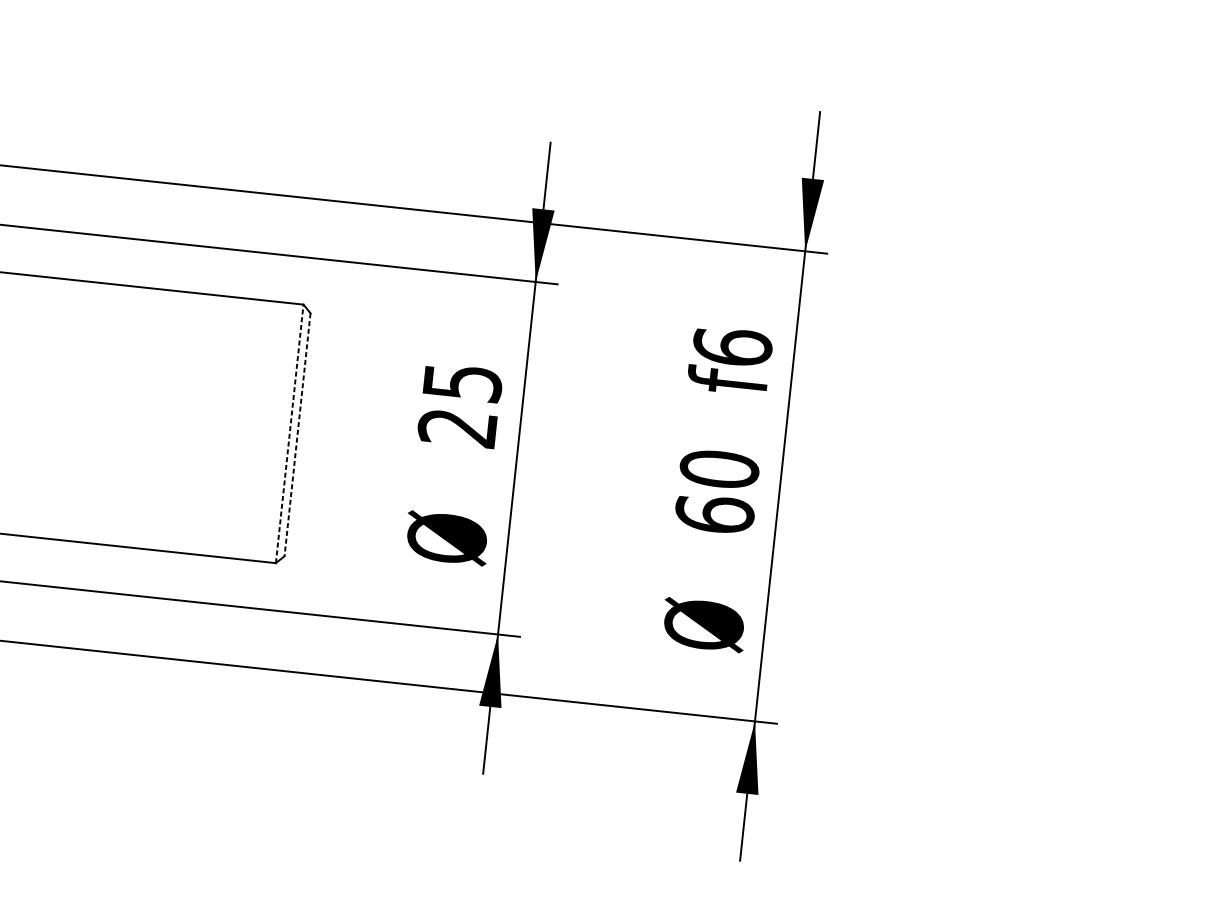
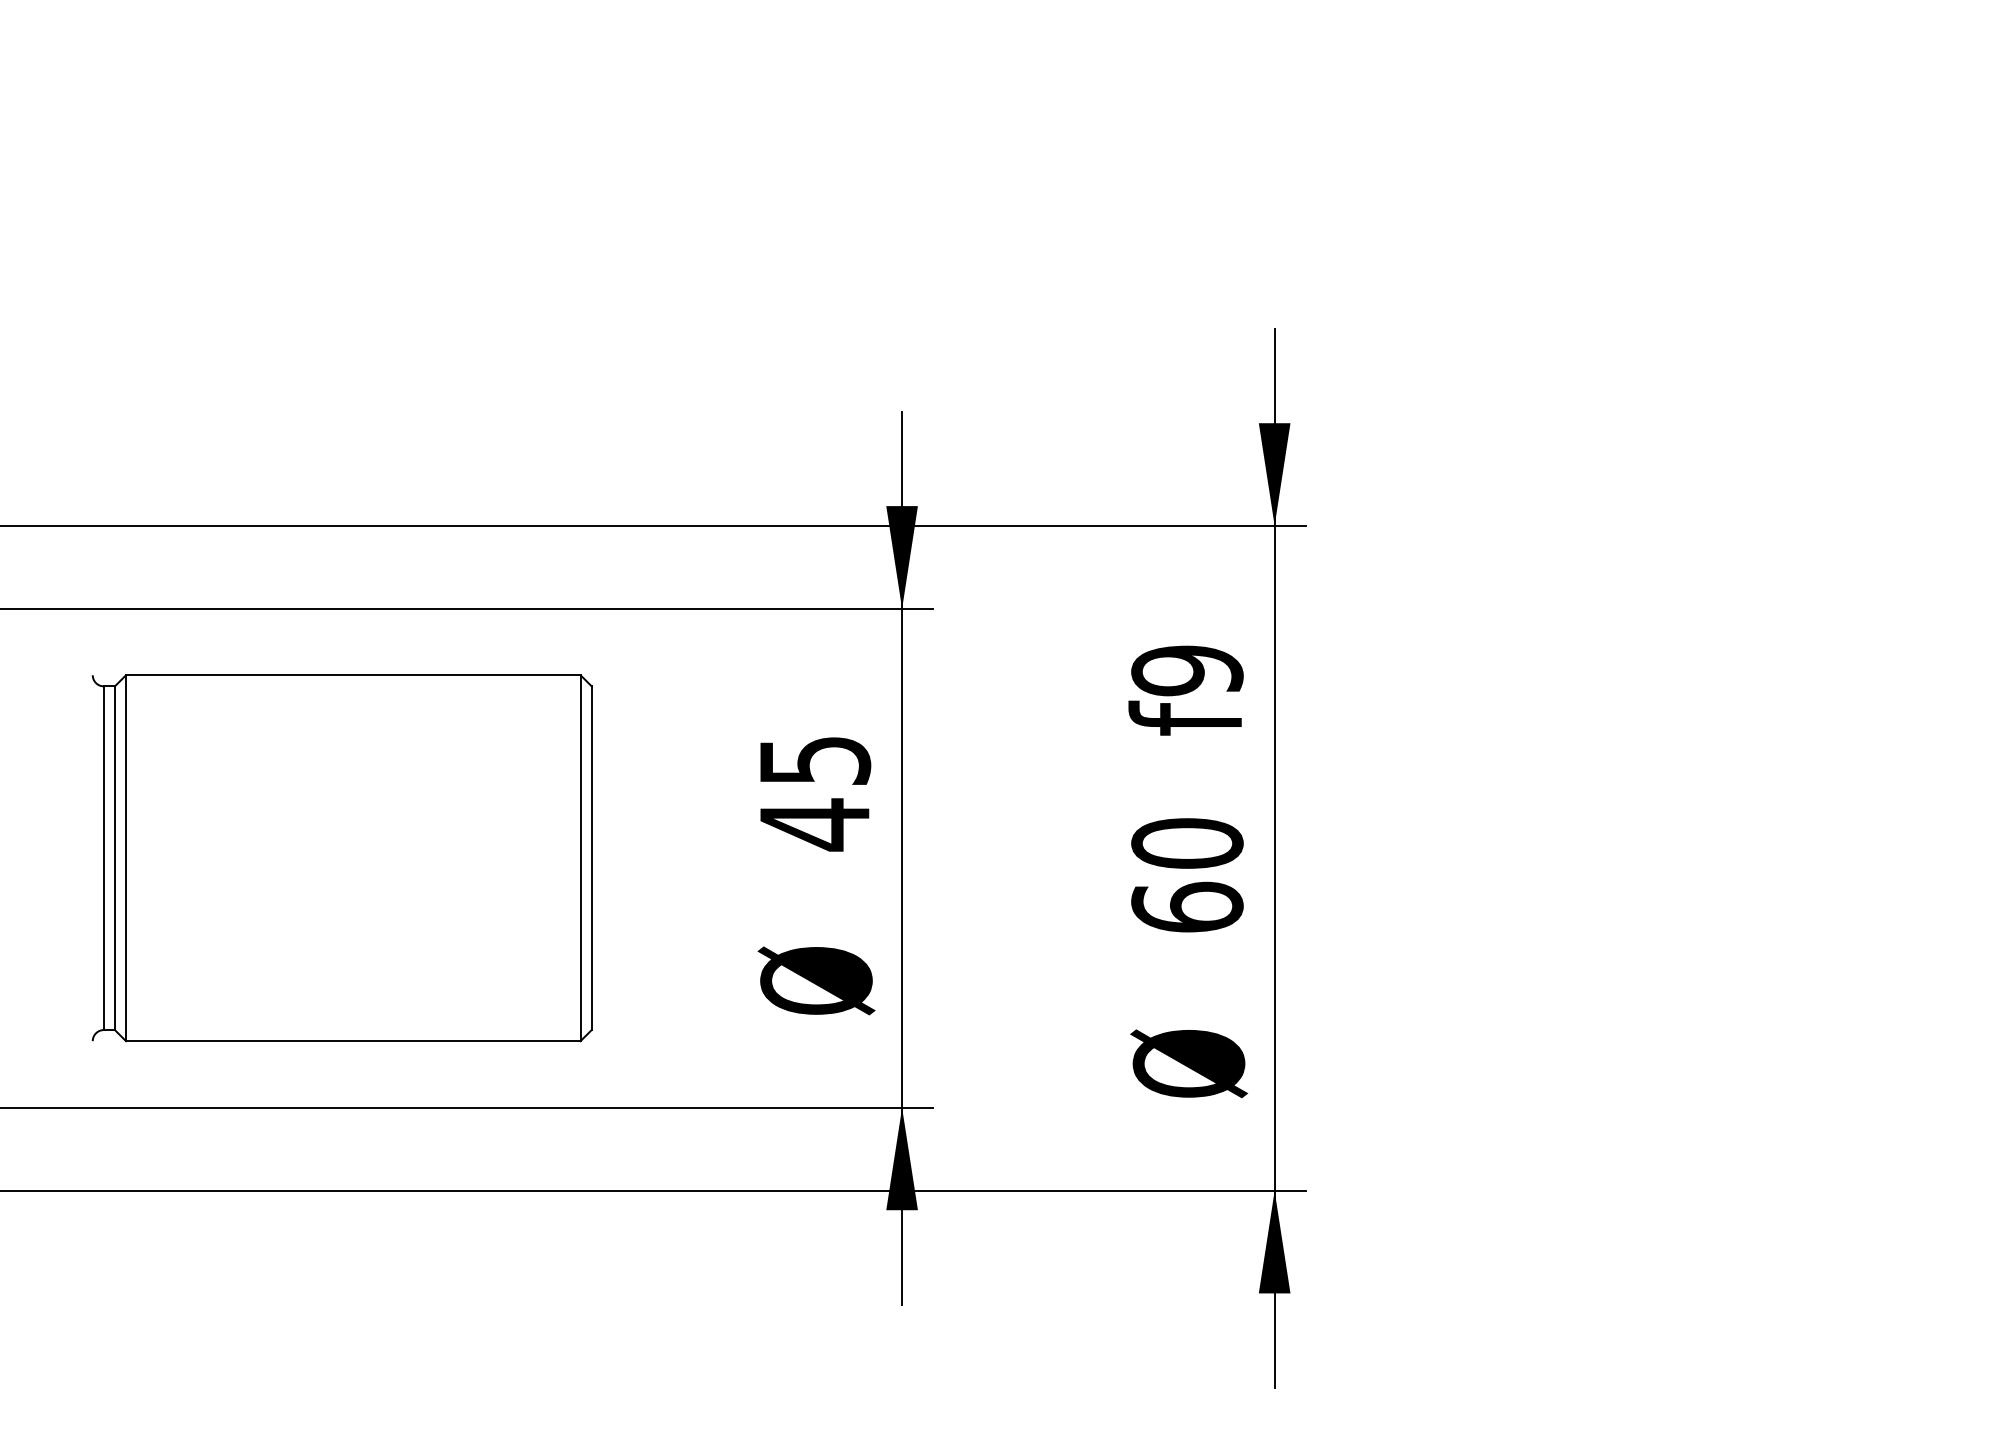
text: (732, 347) -> (1187, 670), f6 -> f9
text: (456, 427) -> (813, 824), 25 -> 45
line: (289, 434) -> (580, 858), dashed -> solid
line: (297, 434) -> (591, 858), dashed -> solid

